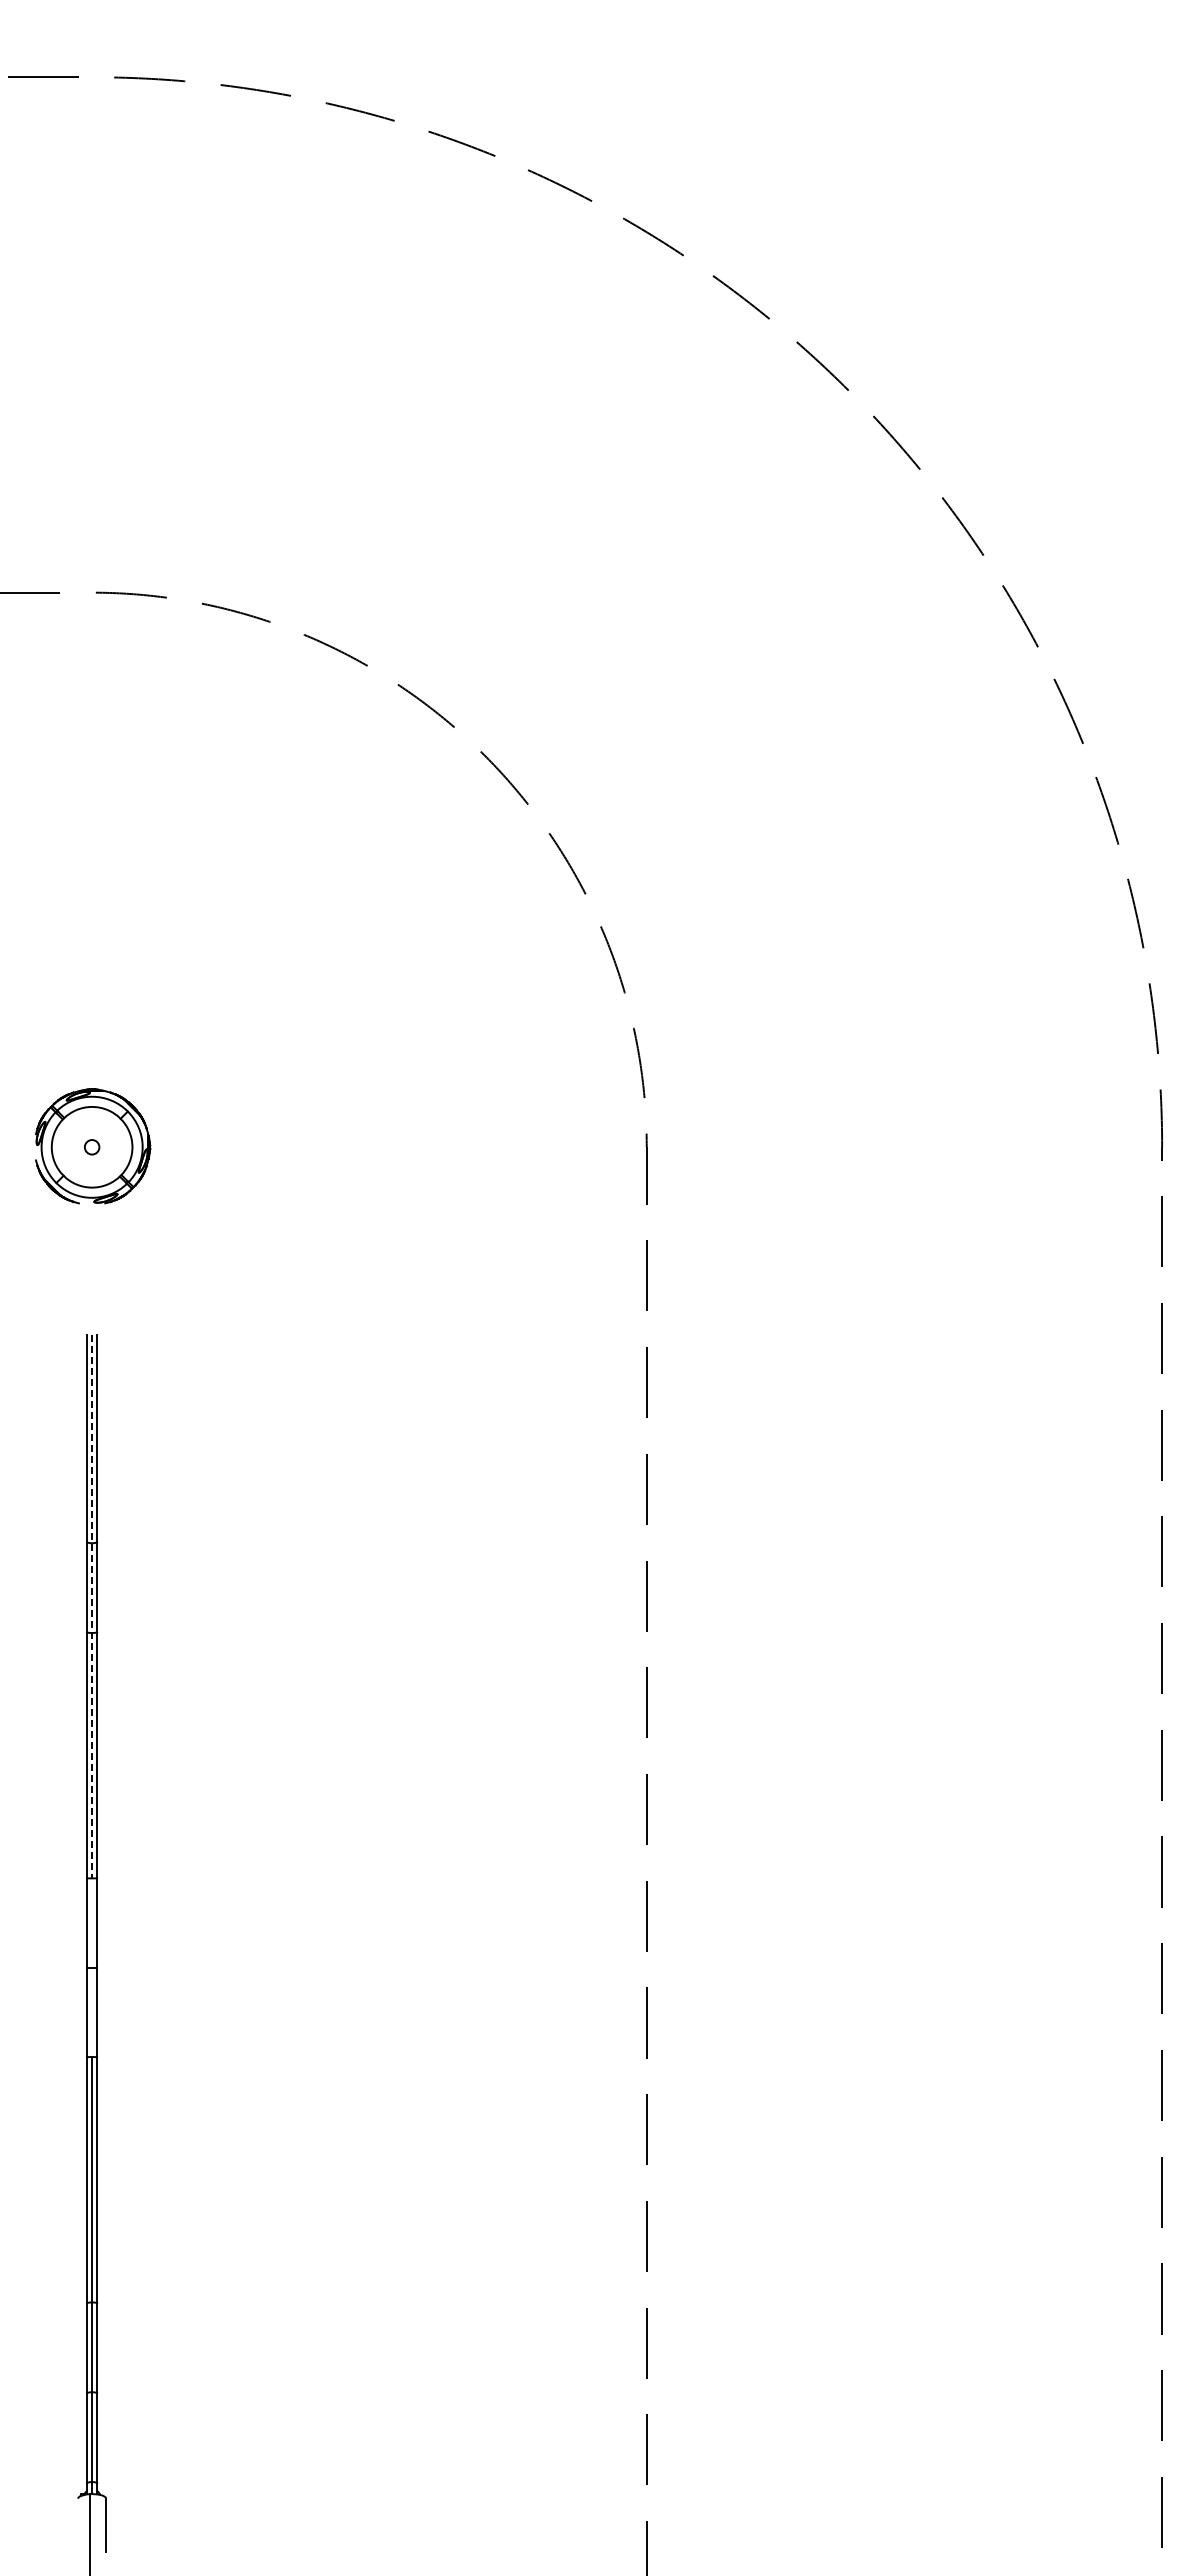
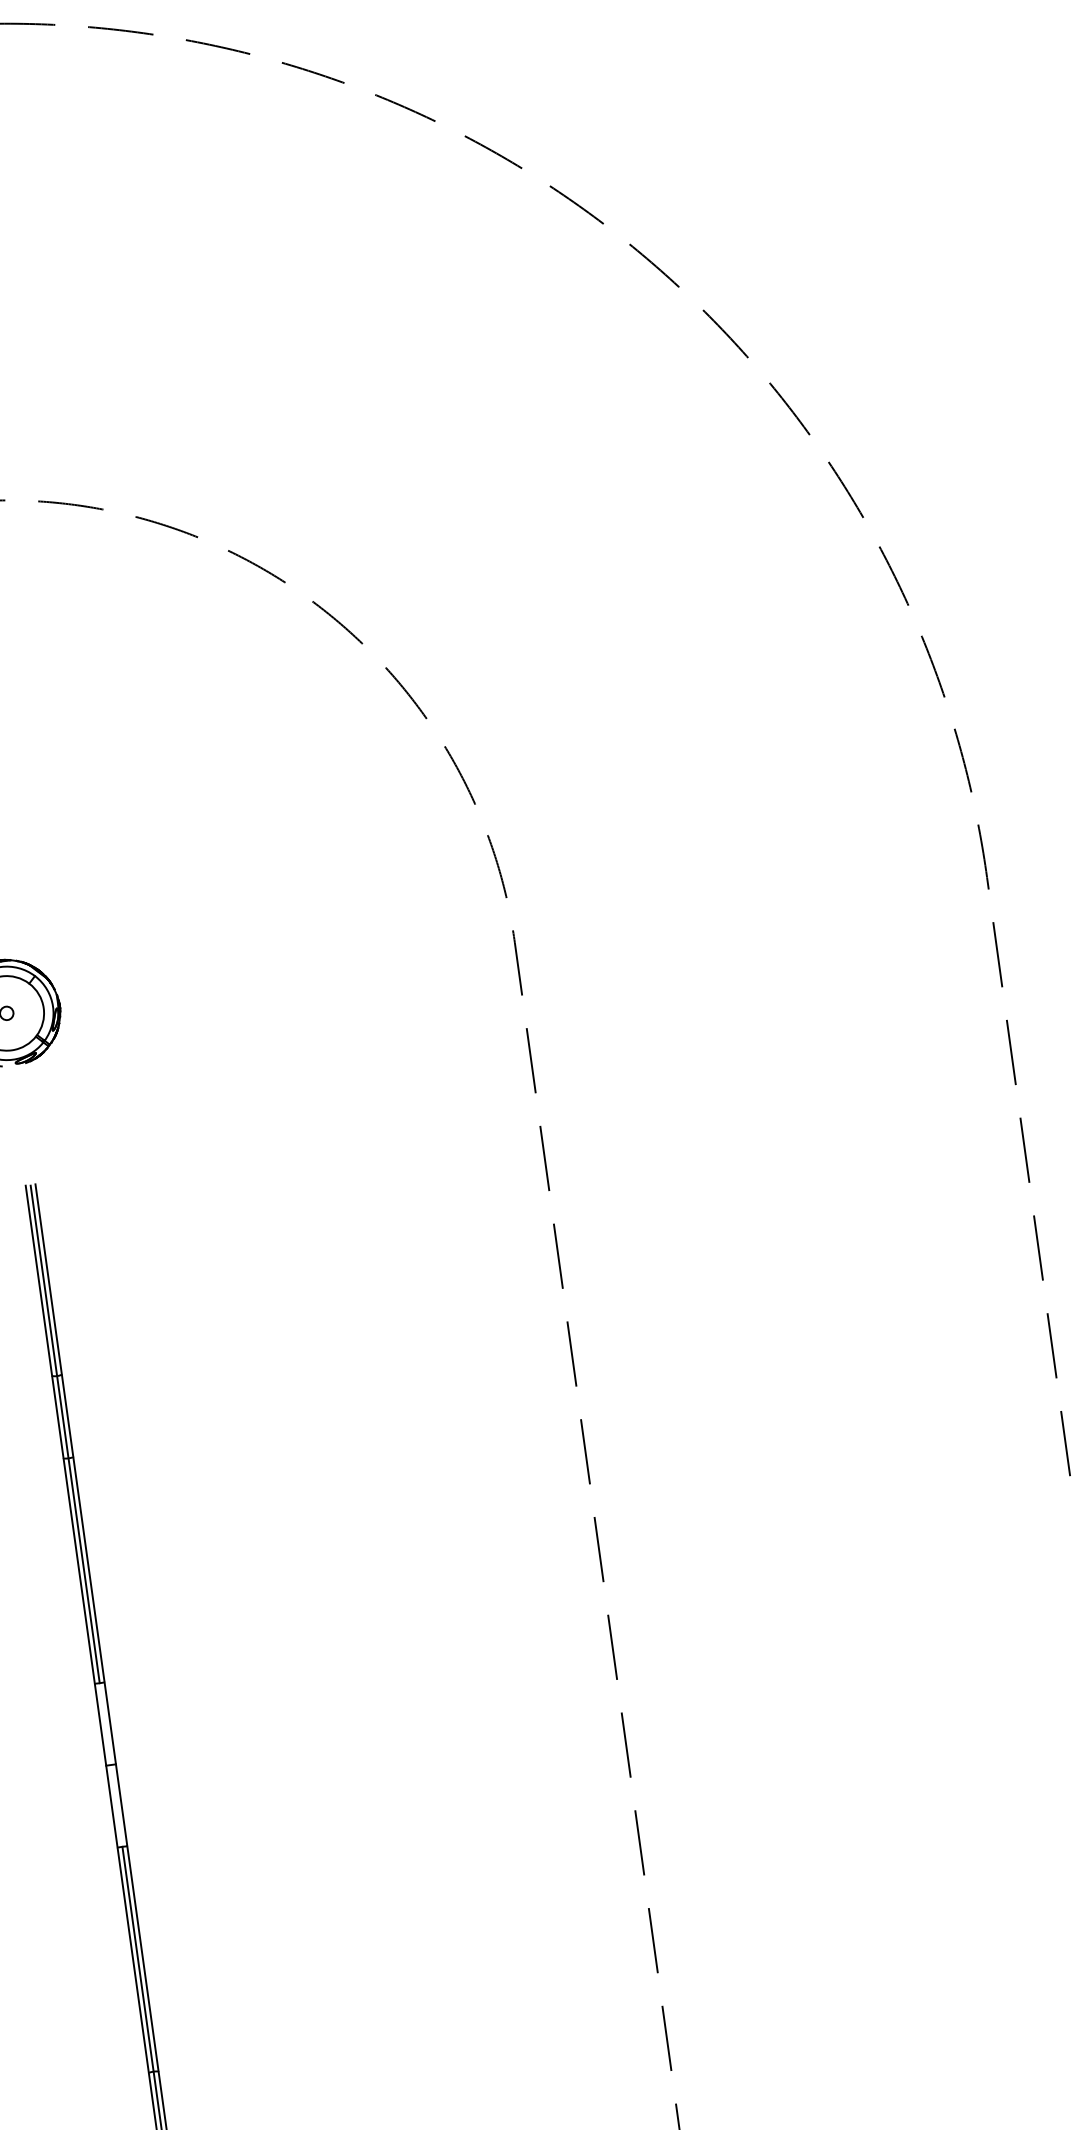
line: (92, 1606) -> (65, 1434), dashed -> solid

